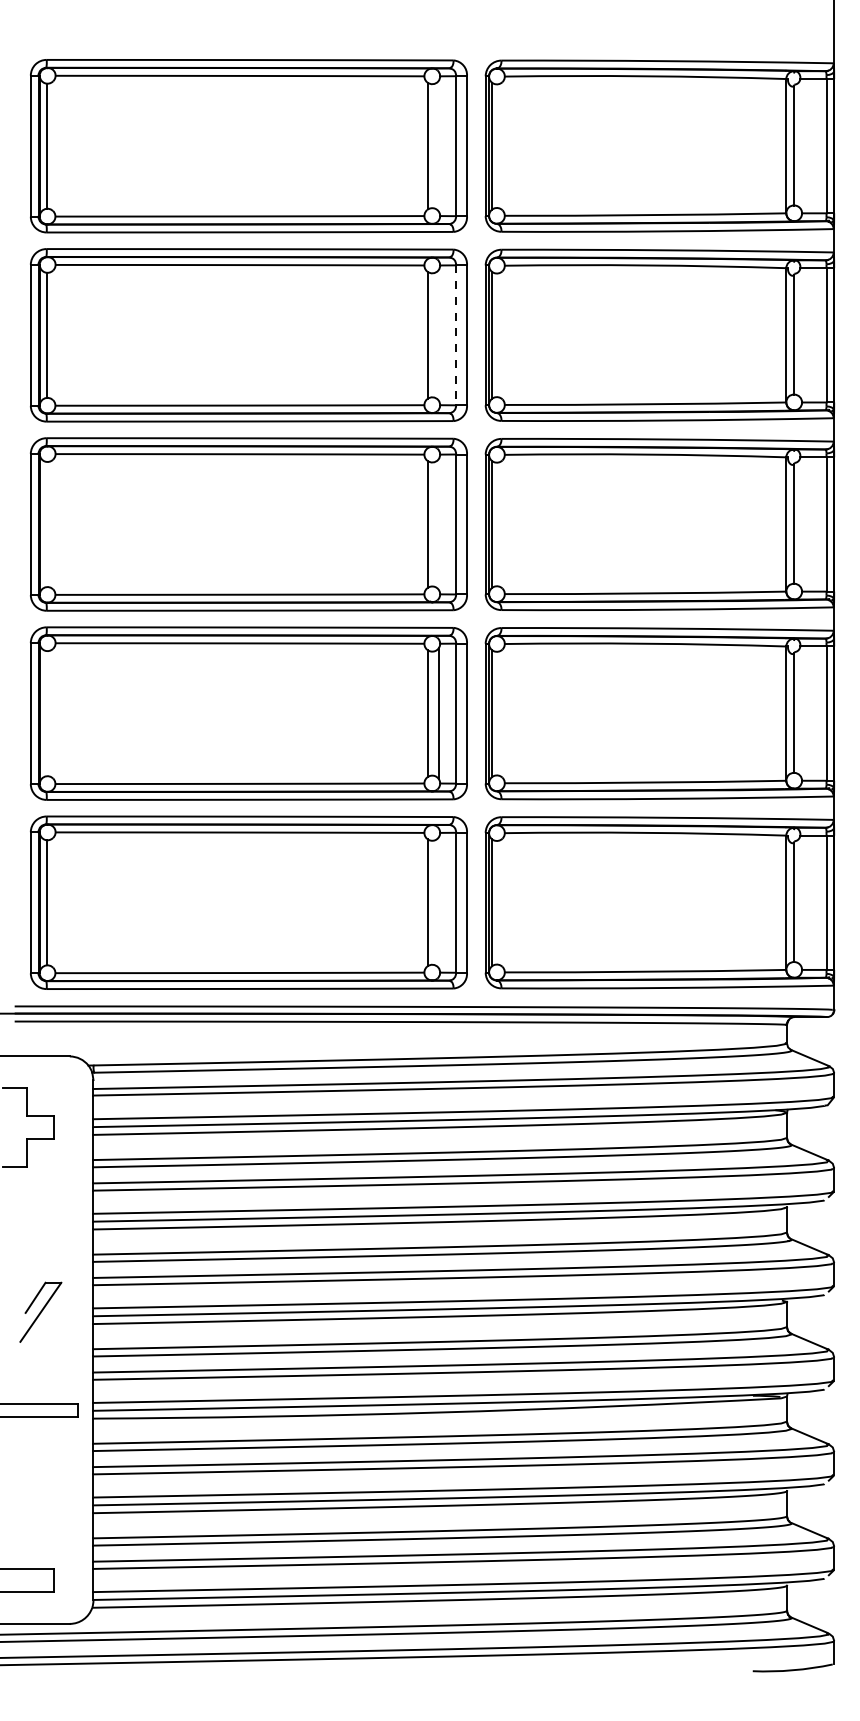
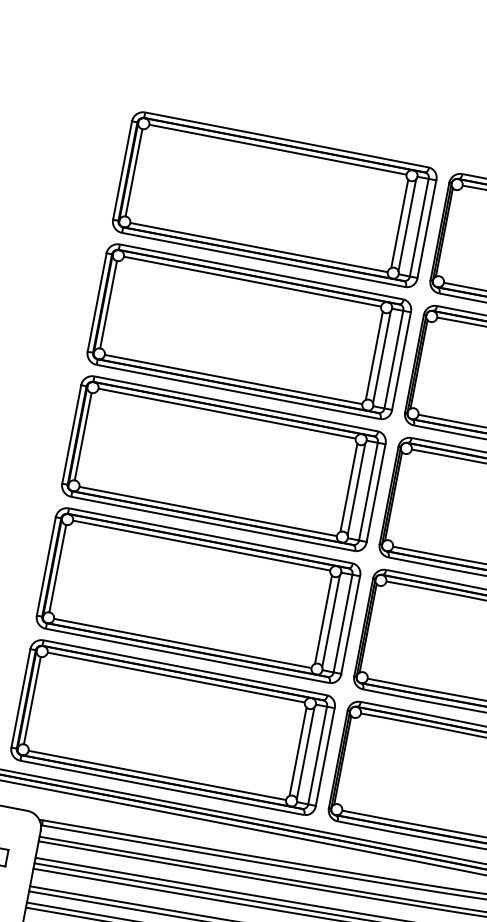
line: (438, 146) -> (406, 225), added
line: (438, 335) -> (381, 357), added
line: (456, 335) -> (394, 359), dashed -> solid
line: (47, 524) -> (83, 436), added
line: (438, 524) -> (356, 489), added
line: (47, 713) -> (57, 568), added
line: (438, 902) -> (305, 752), added

